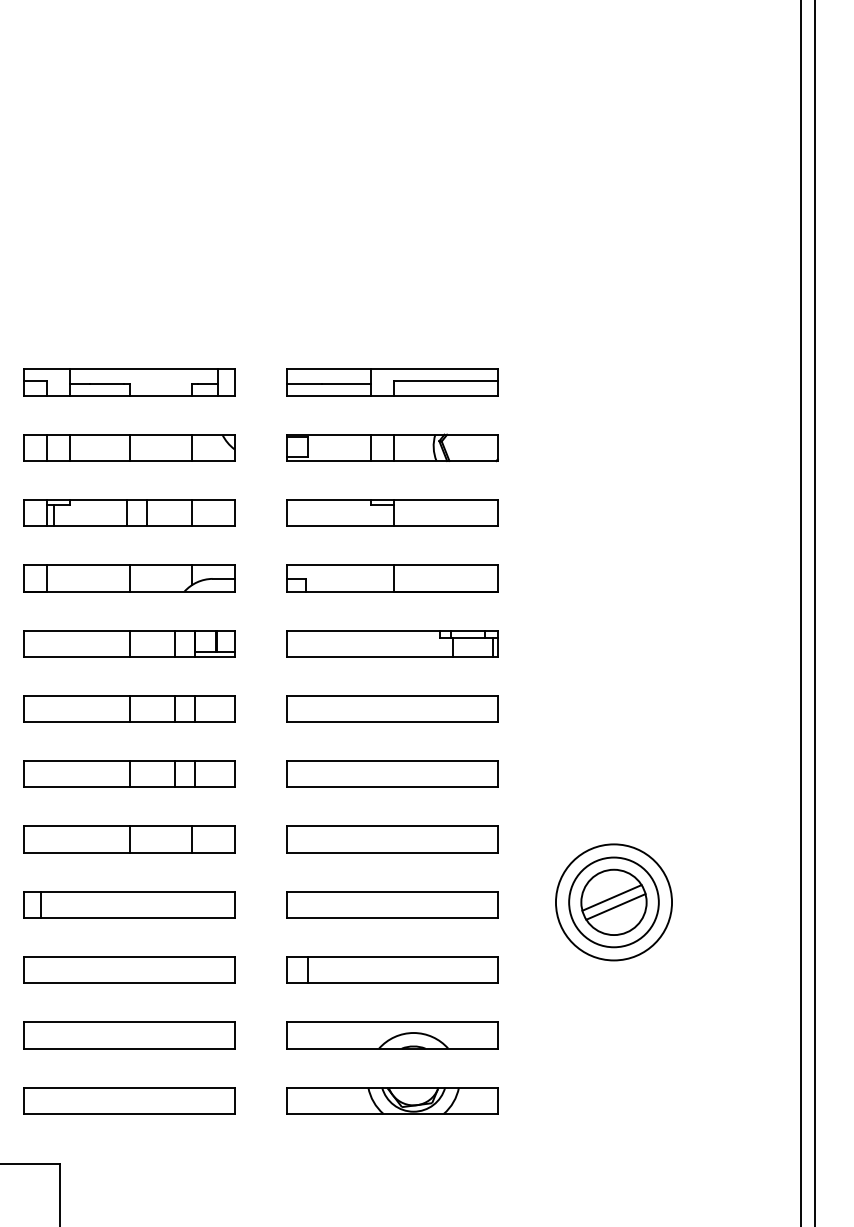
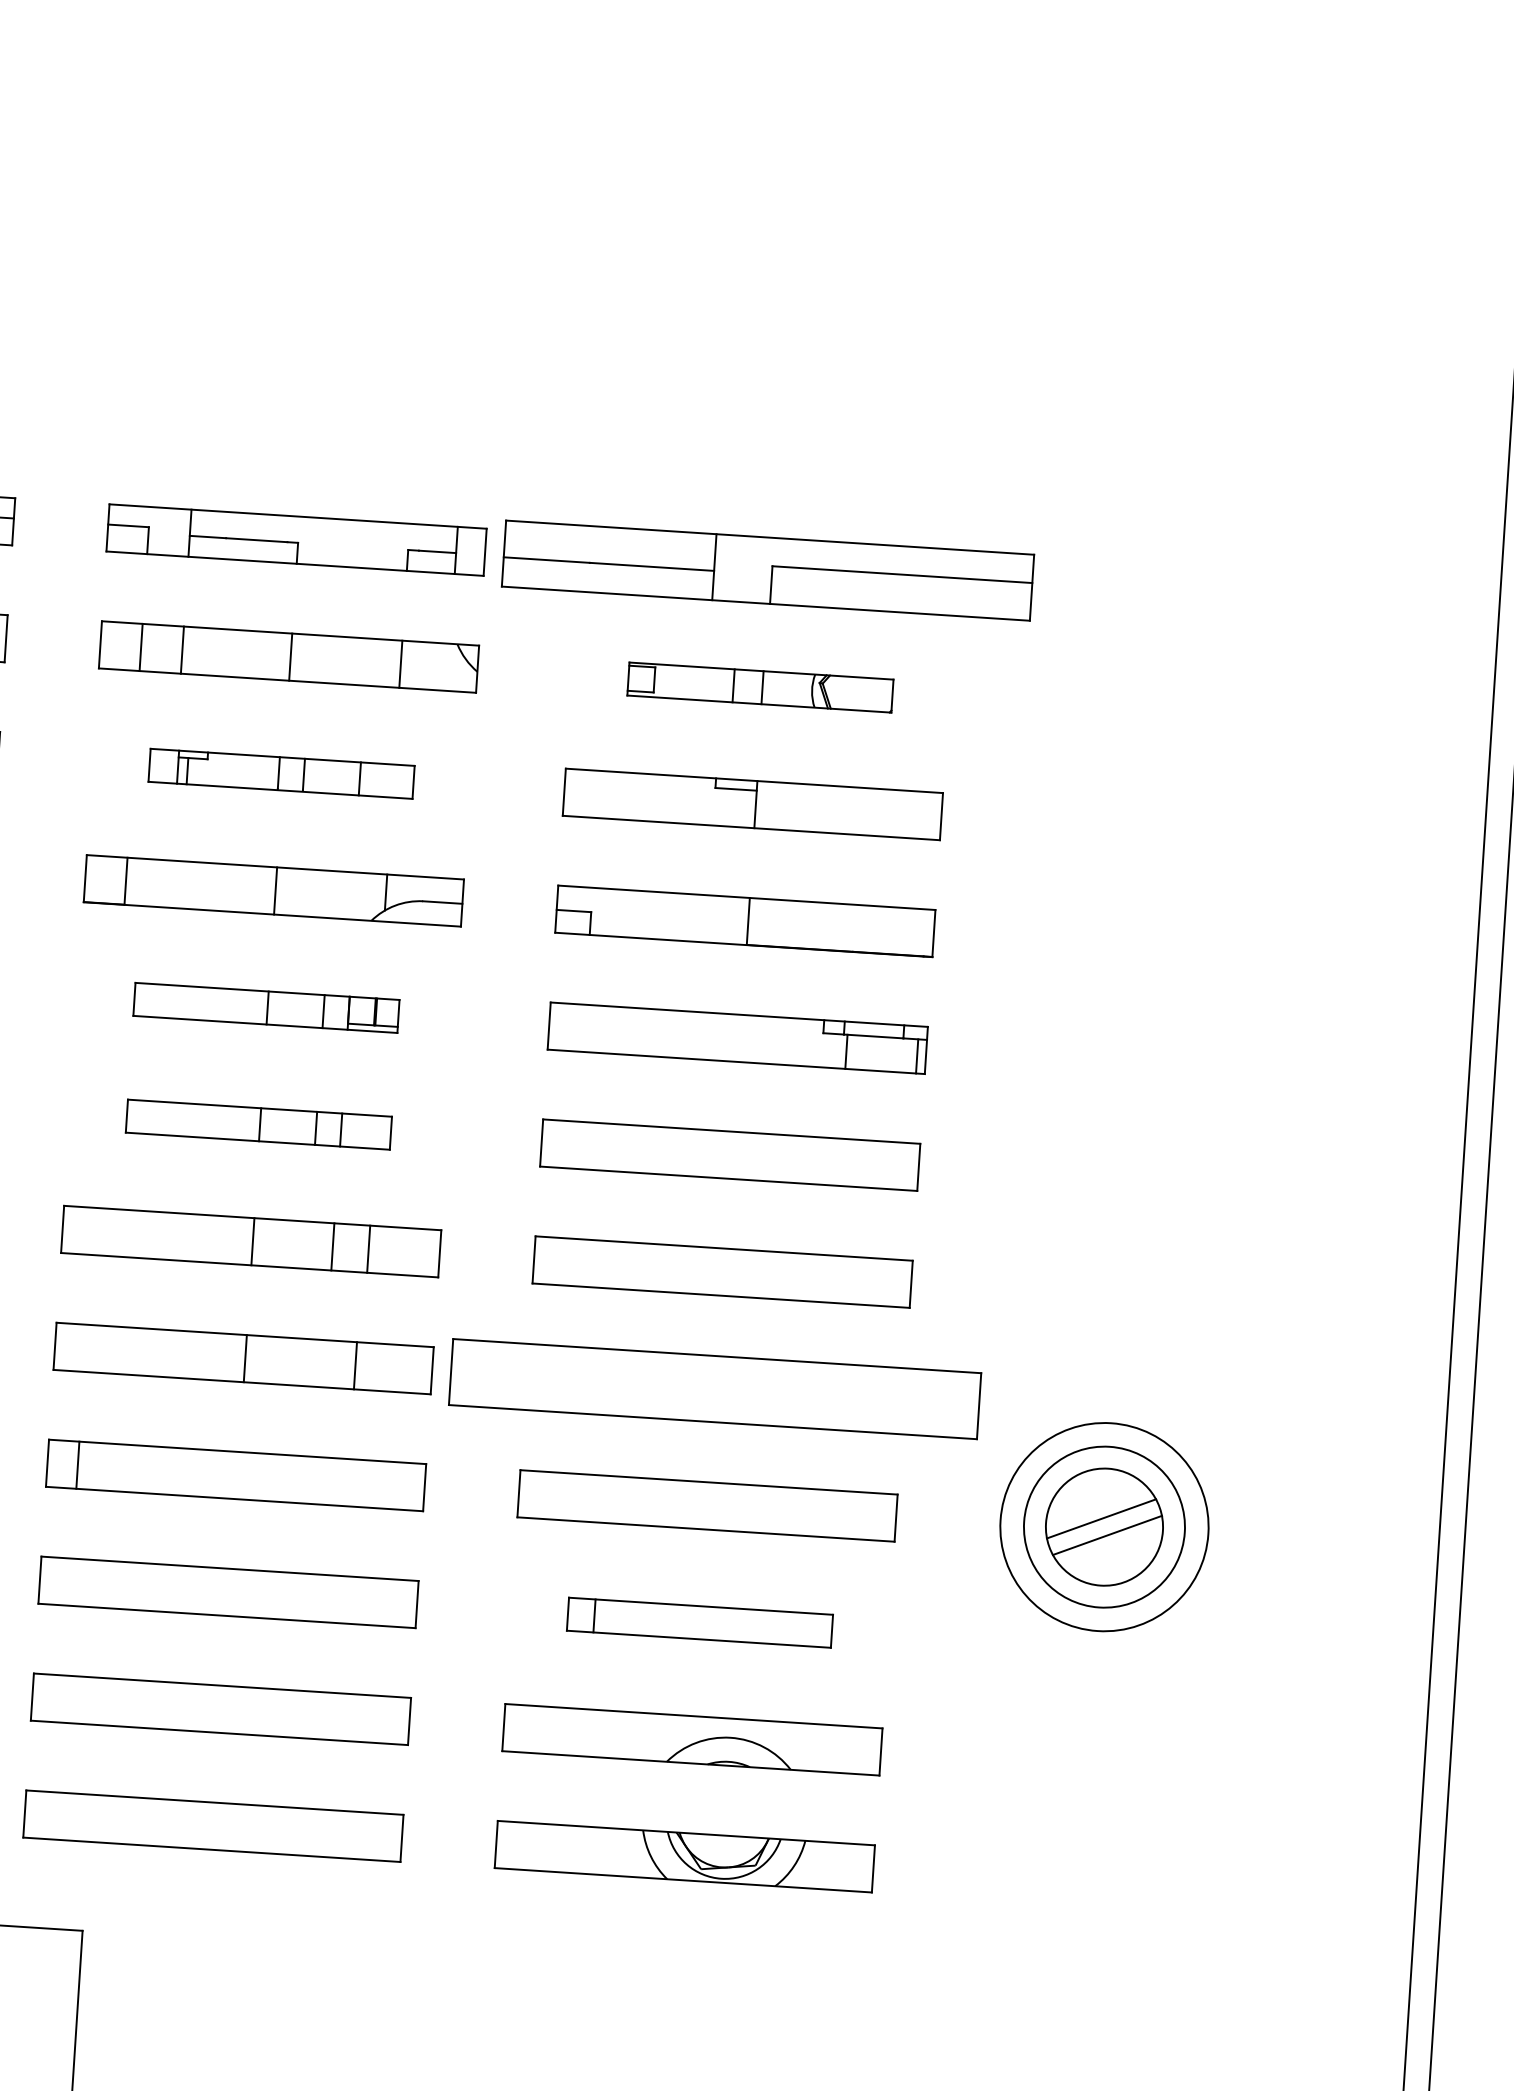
part: (392, 382) -> (768, 570), size x1.4
part: (392, 447) -> (760, 686), size x0.7
part: (129, 512) -> (282, 772), size x0.7
part: (129, 643) -> (266, 1007), size x0.7
part: (129, 708) -> (259, 1123), size x0.7
part: (392, 839) -> (715, 1388), size x1.4
part: (392, 969) -> (700, 1621), size x0.7

